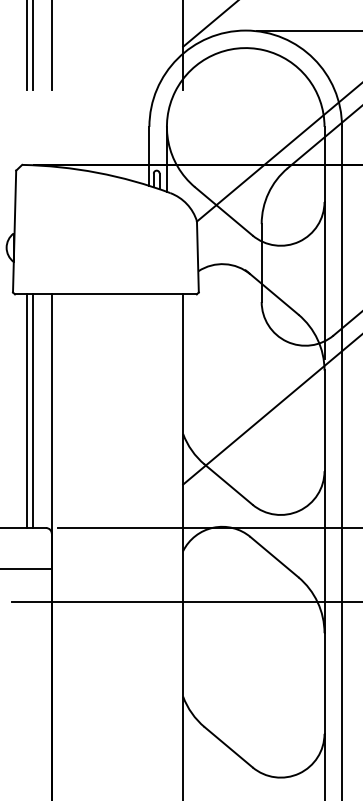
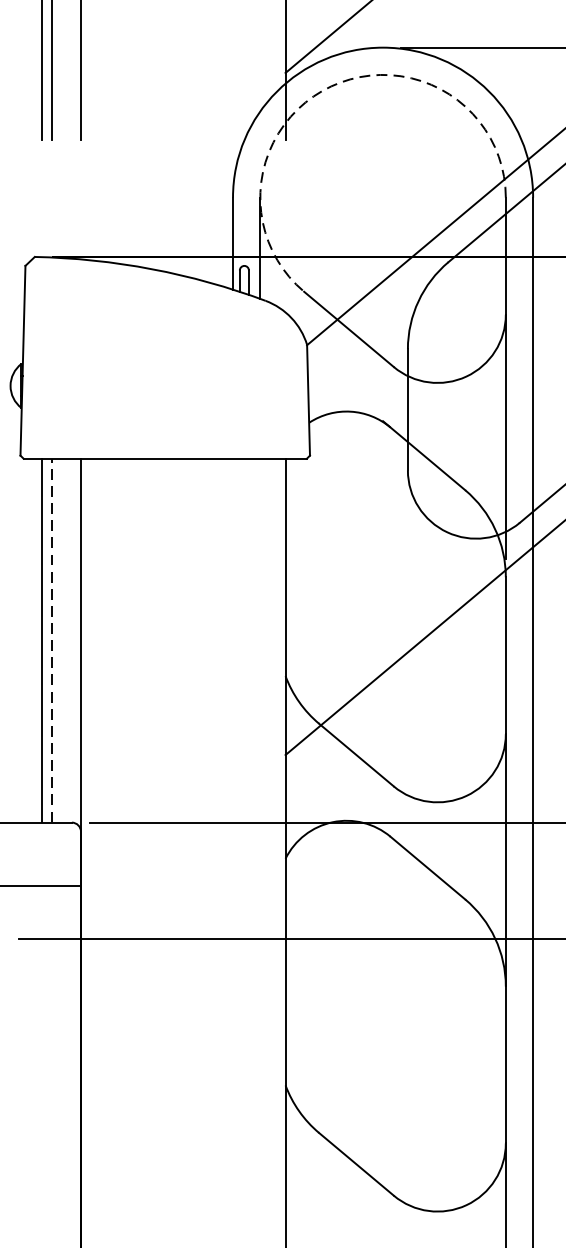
arc: (212, 55) -> (331, 86), solid -> dashed
line: (33, 411) -> (52, 641), solid -> dashed

